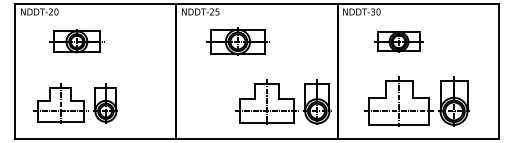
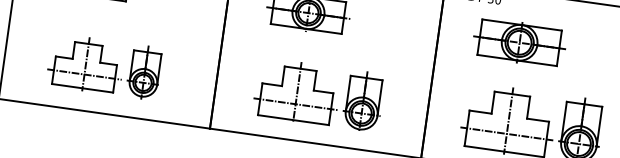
part: (398, 41) -> (518, 42), size x1.43
part: (283, 101) -> (319, 94), moved
part: (75, 103) -> (105, 66), moved

